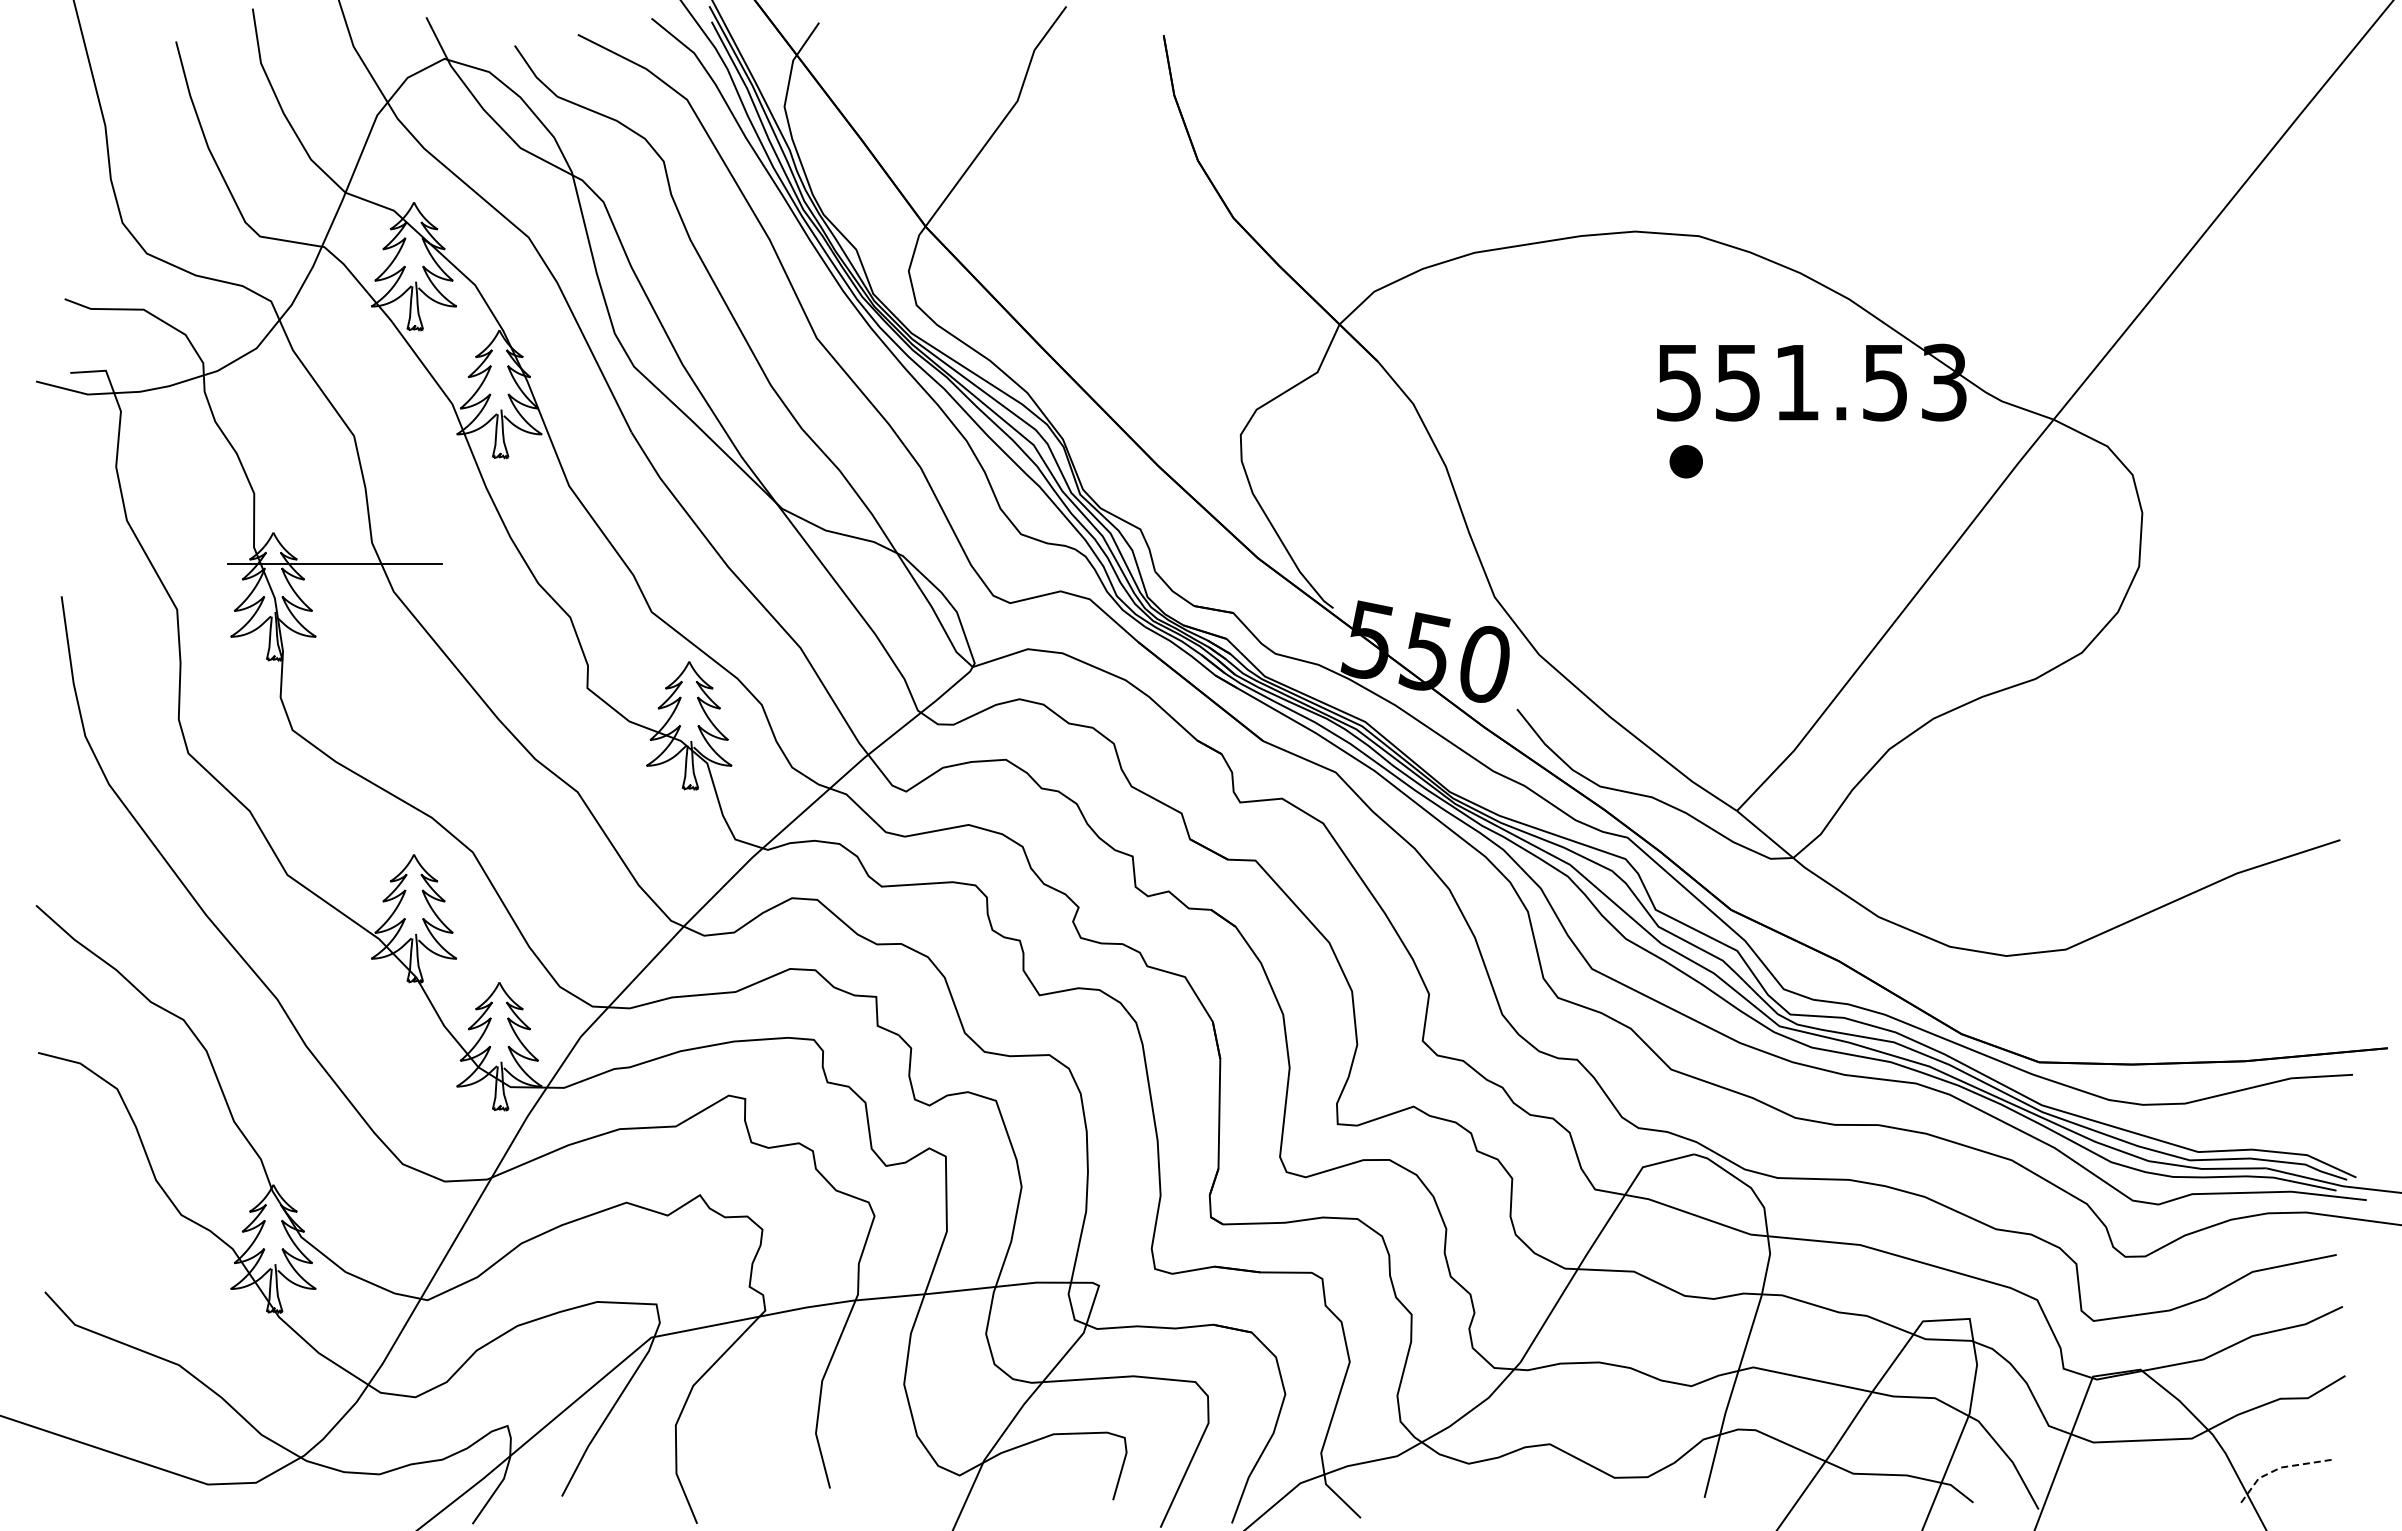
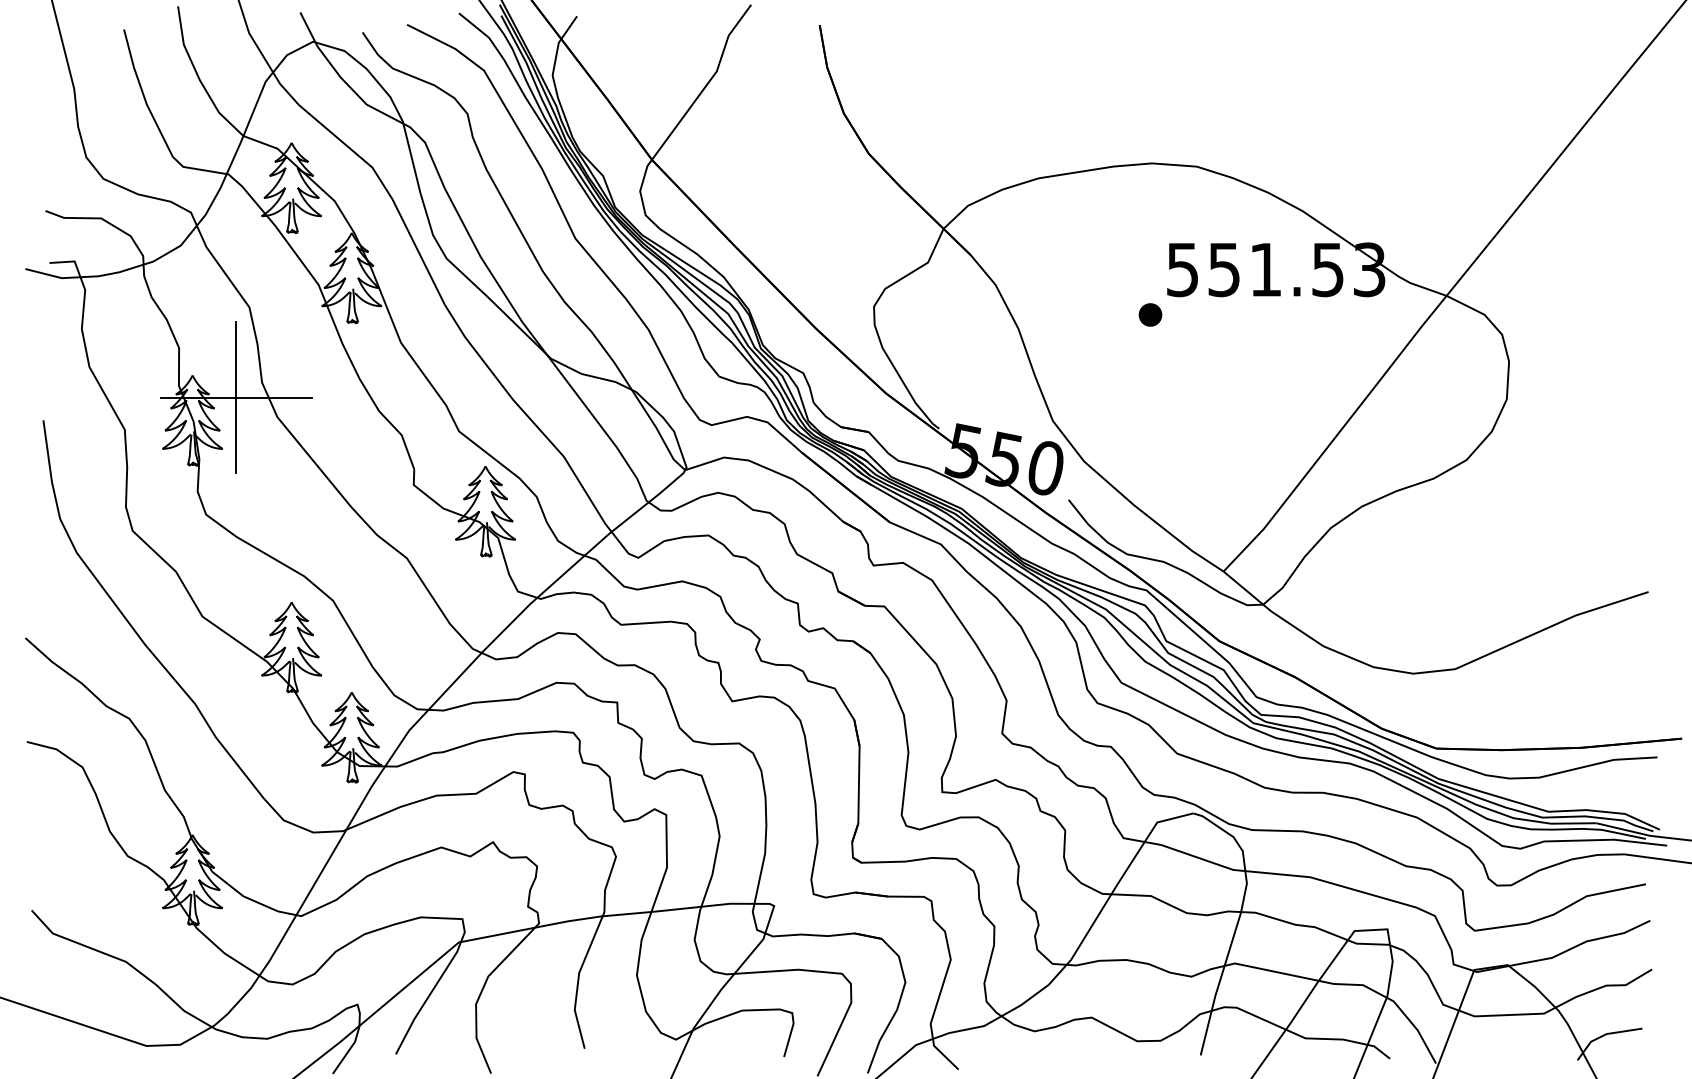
part: (1685, 461) -> (1149, 314), moved
line: (335, 563) -> (236, 397), added
line: (2278, 1468) -> (1604, 1034), dashed -> solid

